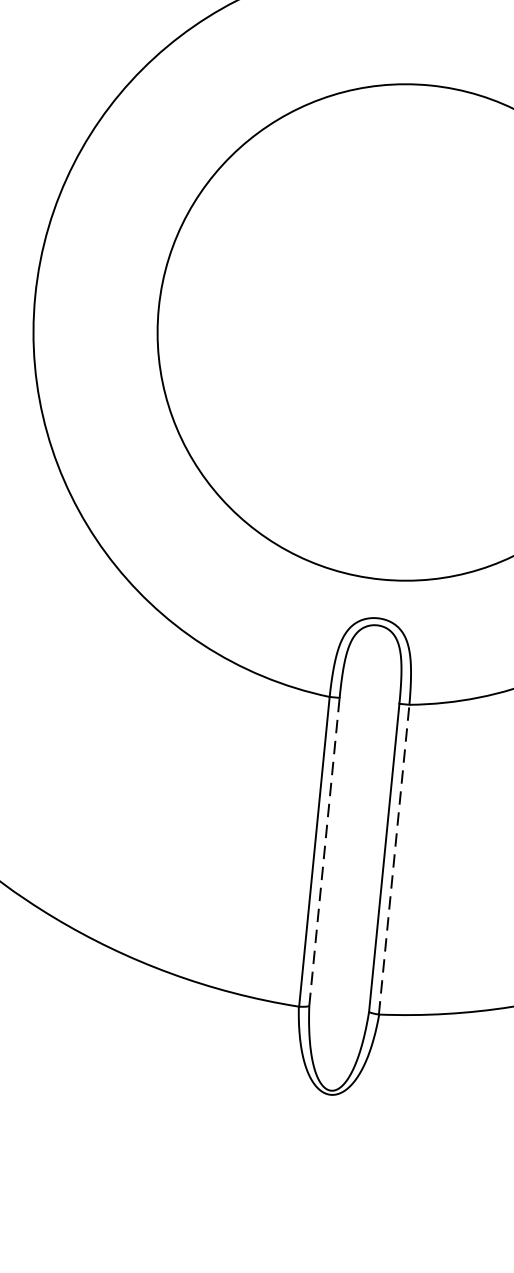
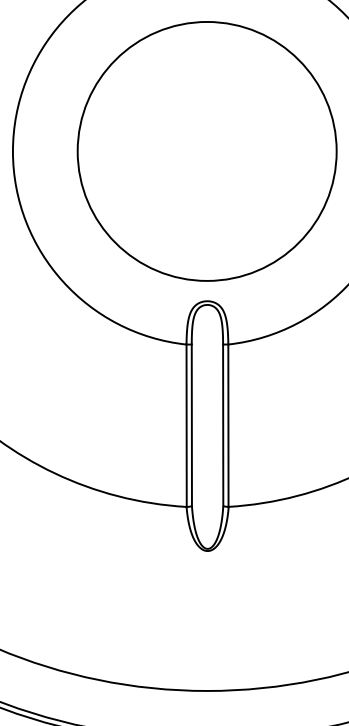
line: (323, 852) -> (191, 425), dashed -> solid
line: (394, 859) -> (228, 425), dashed -> solid

